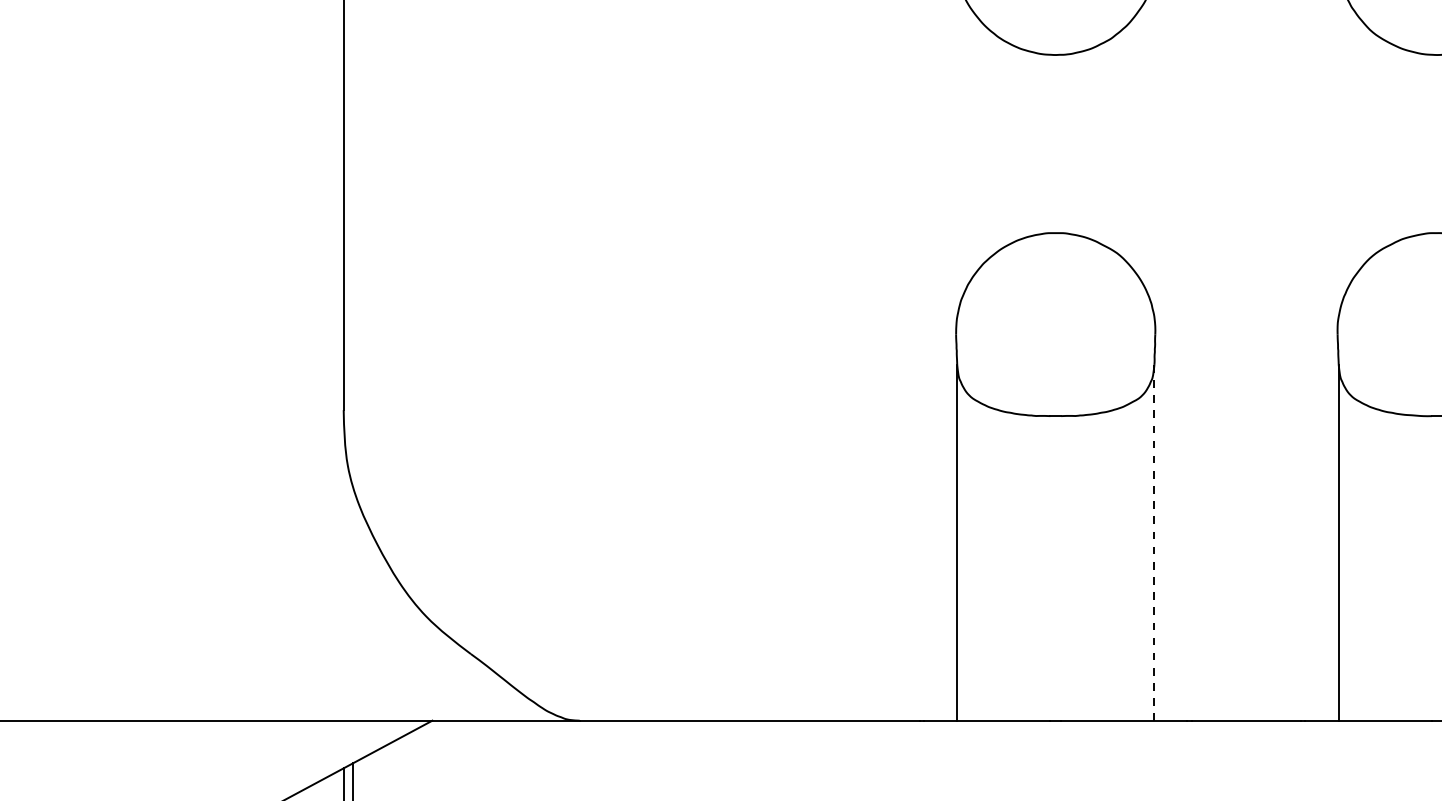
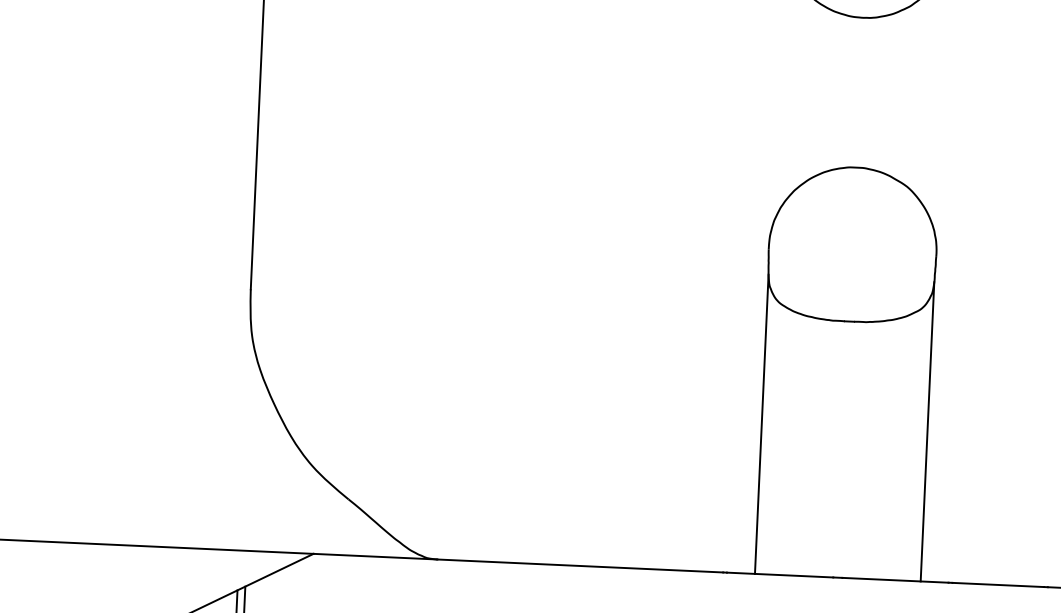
line: (1154, 542) -> (927, 431), dashed -> solid

